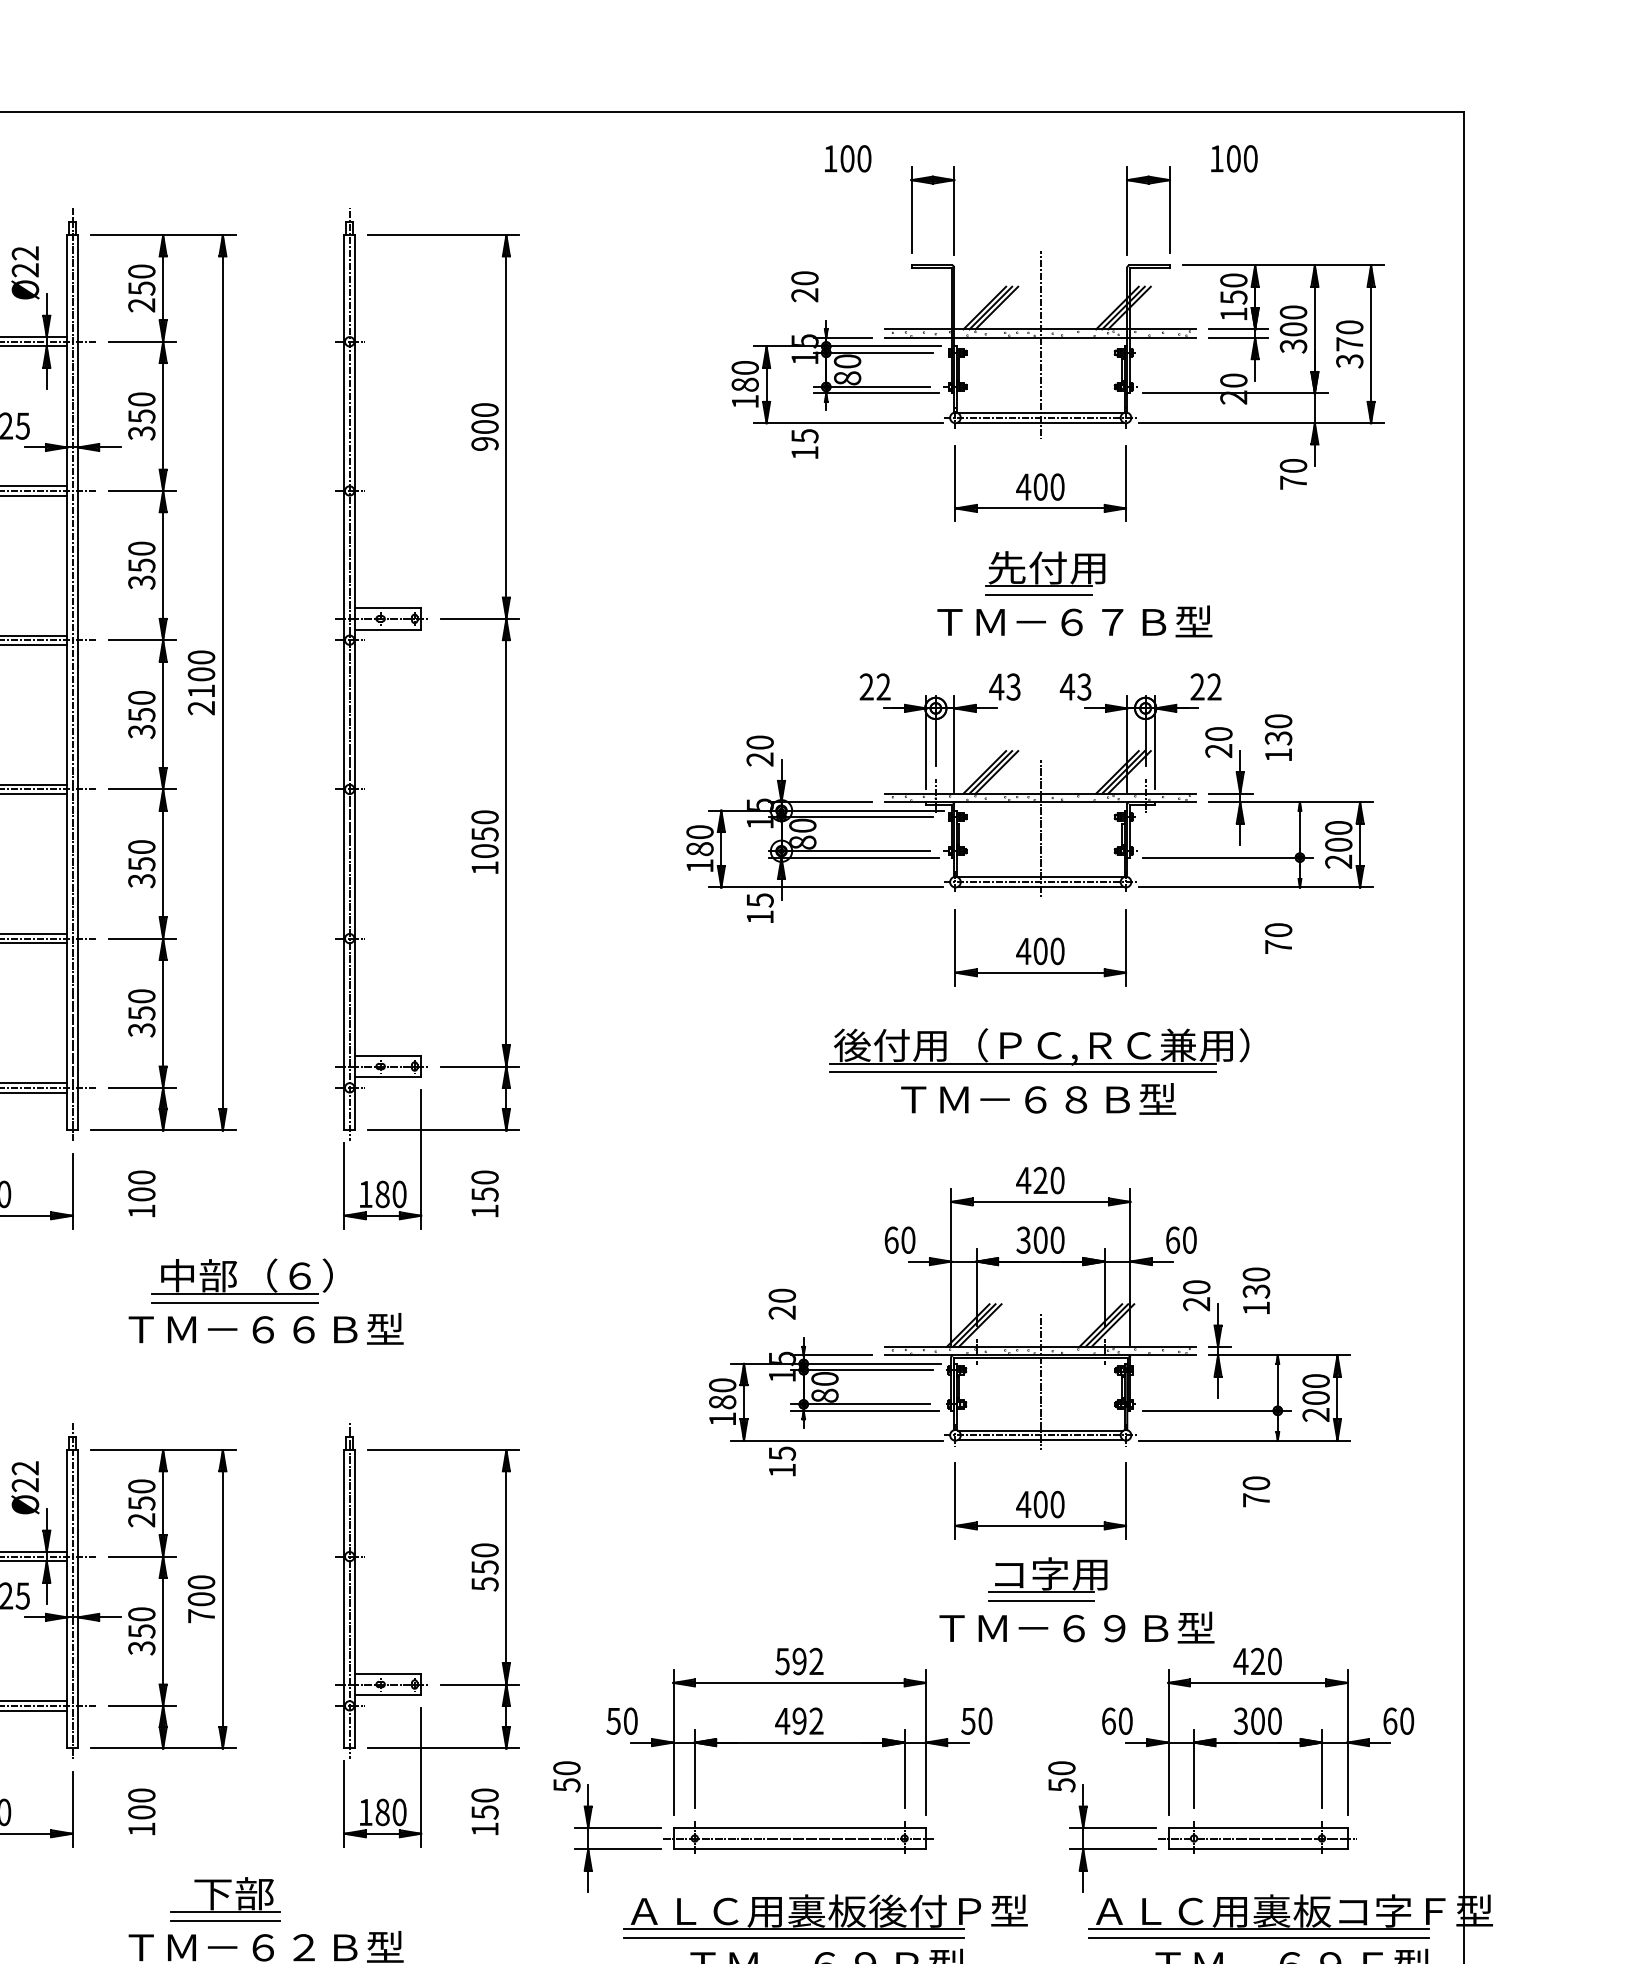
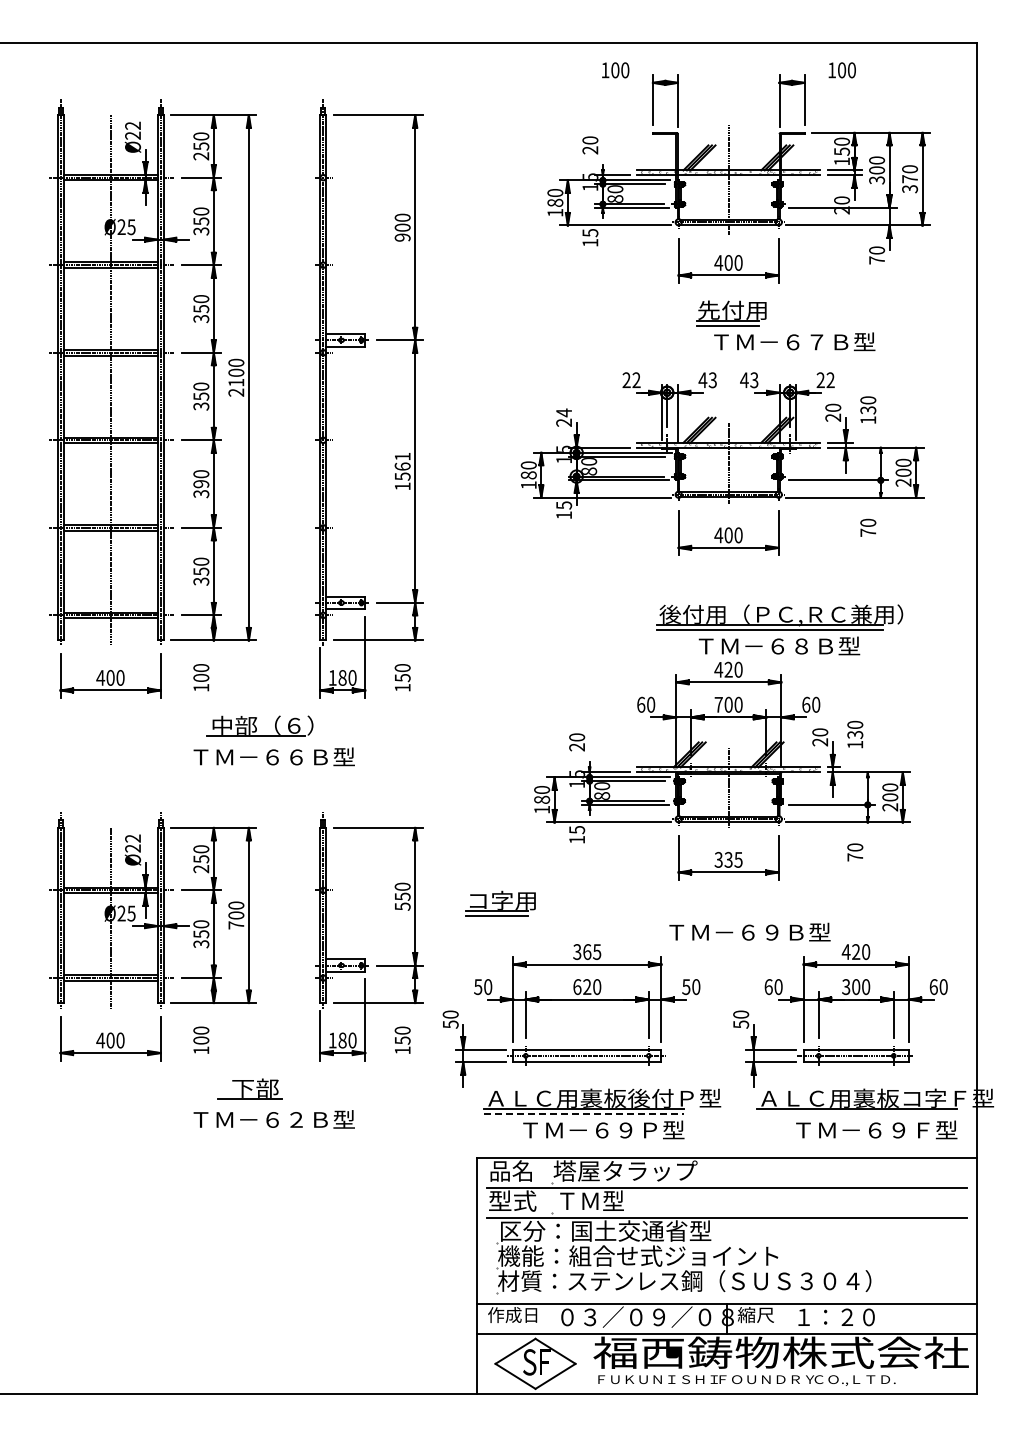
text: (1074, 620) -> (794, 341), moved
text: (760, 741) -> (564, 412), 20 -> 24
text: (484, 834) -> (402, 466), 1050 -> 1561
text: (142, 864) -> (201, 484), 350 -> 390
part: (1038, 1070) -> (779, 629), moved
text: (1023, 1239) -> (718, 704), 300 -> 700
line: (234, 1302) -> (255, 741), removed
text: (1040, 1503) -> (728, 859), 400 -> 335
part: (1047, 1578) -> (500, 903), moved
text: (800, 1662) -> (587, 952), 592 -> 365
text: (798, 1721) -> (586, 987), 492 -> 620
line: (225, 1919) -> (250, 1103), removed
line: (794, 1938) -> (584, 1114), solid -> dashed
line: (1258, 1938) -> (856, 1114), removed

